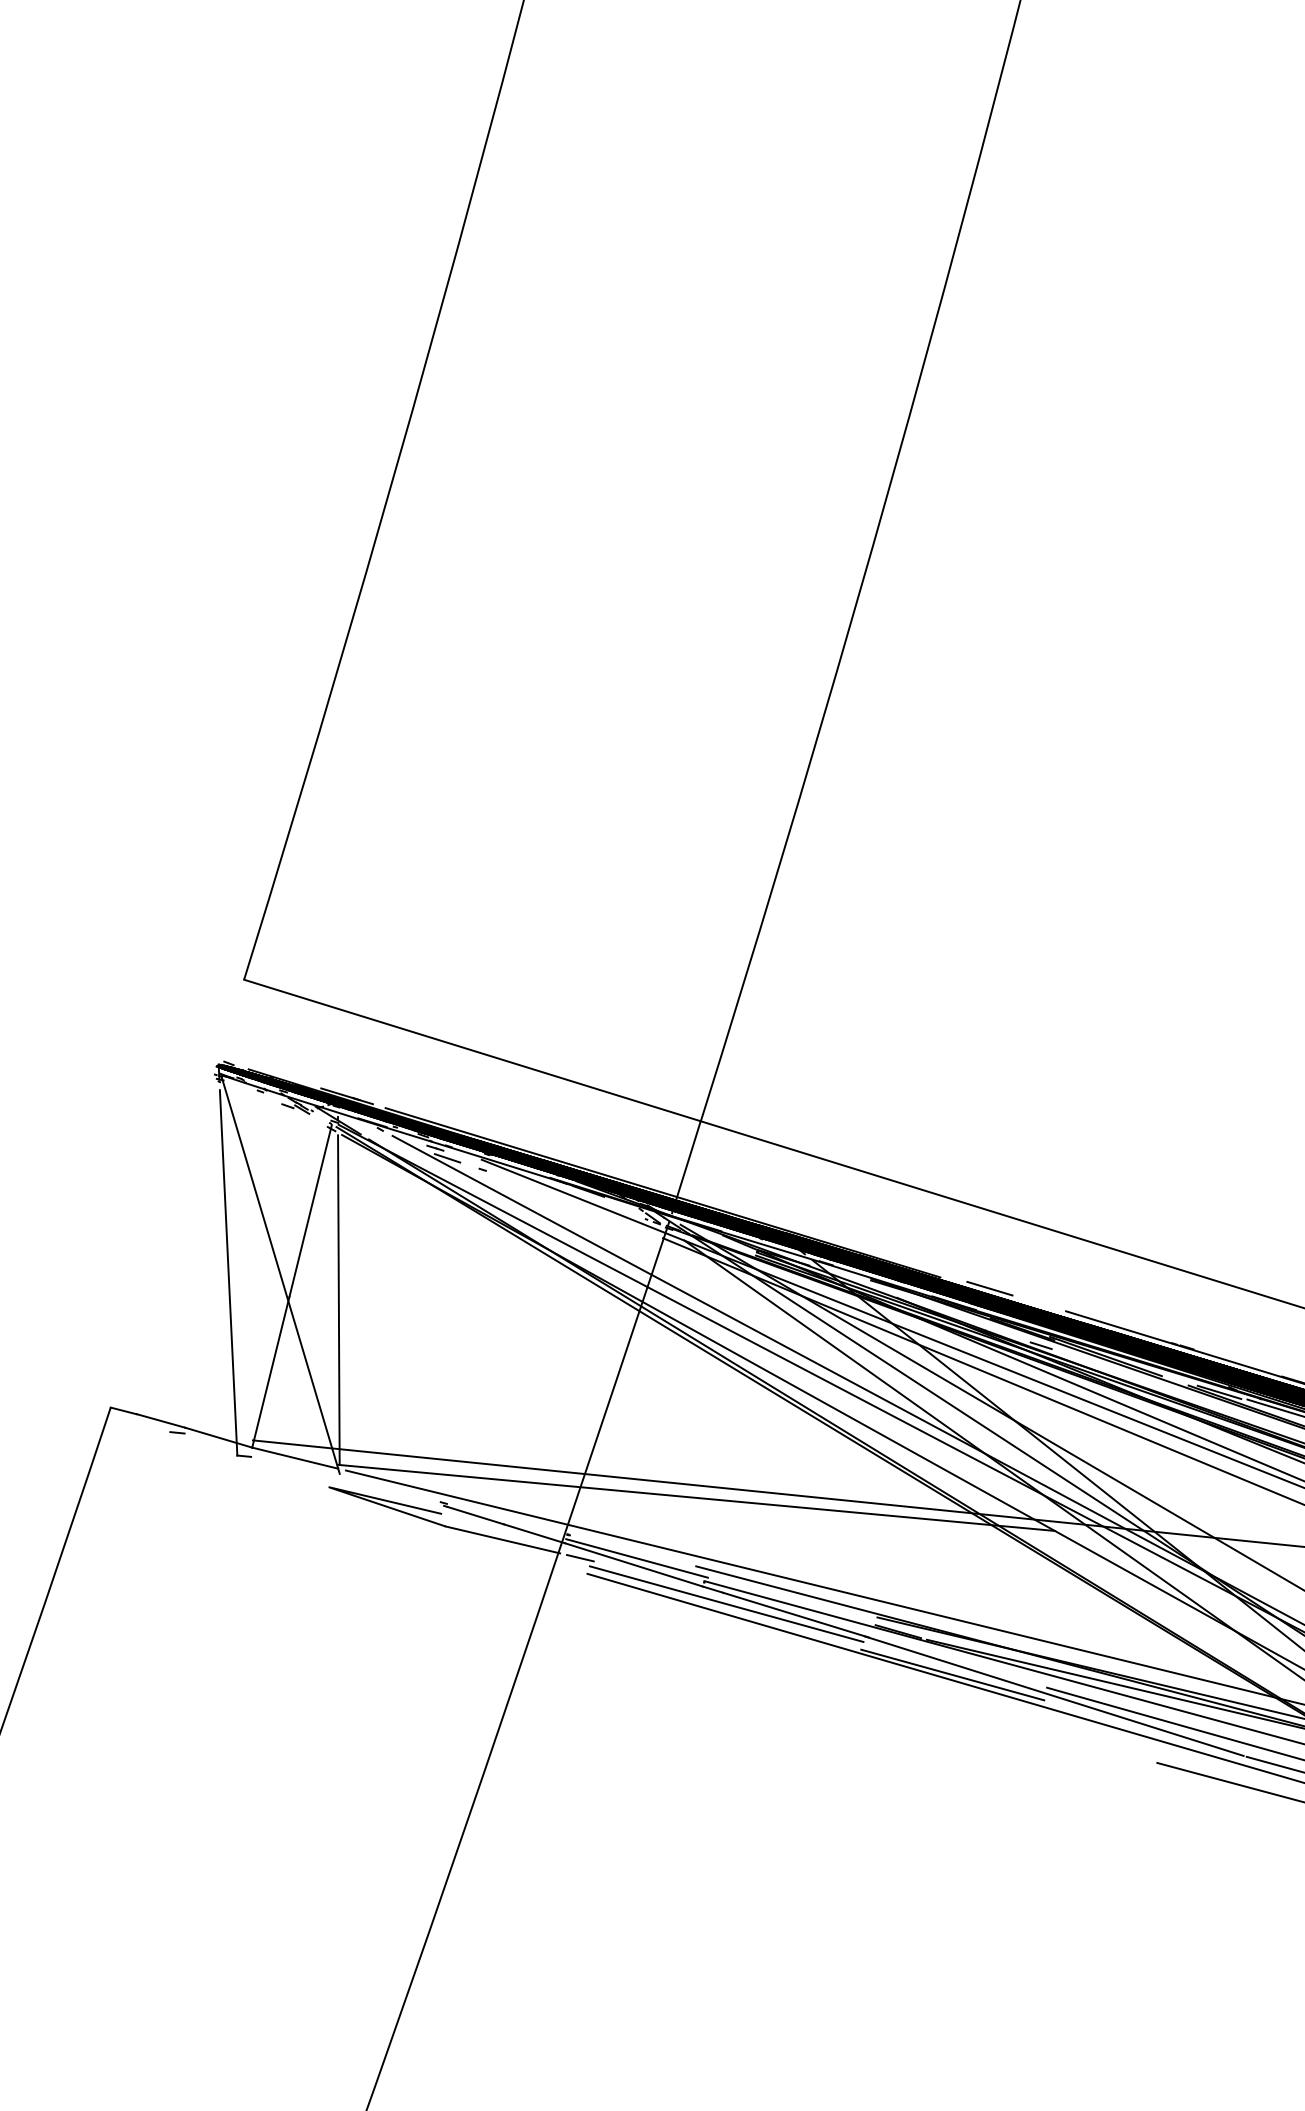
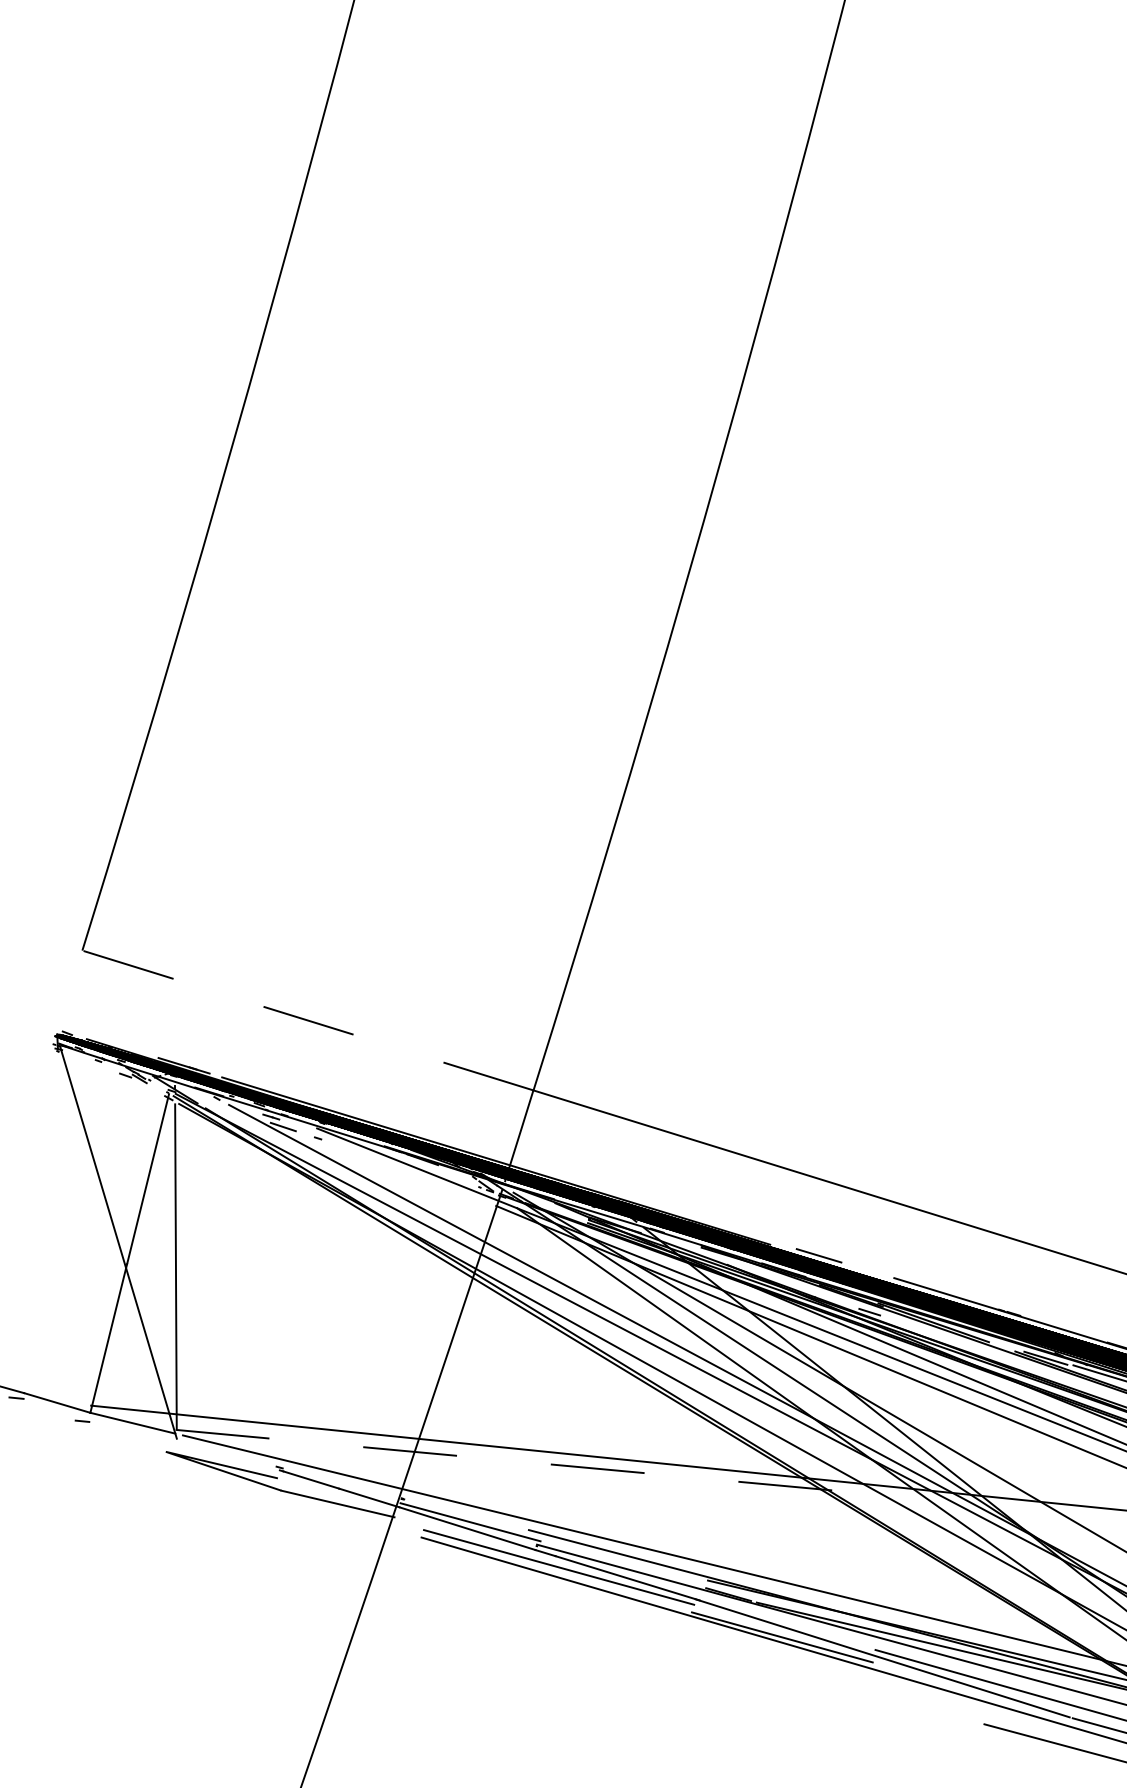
line: (471, 1050) -> (306, 1020), solid -> dashed
line: (228, 1272) -> (66, 1239), removed
line: (696, 1497) -> (529, 1462), solid -> dashed
line: (579, 1558) -> (413, 1522), removed

